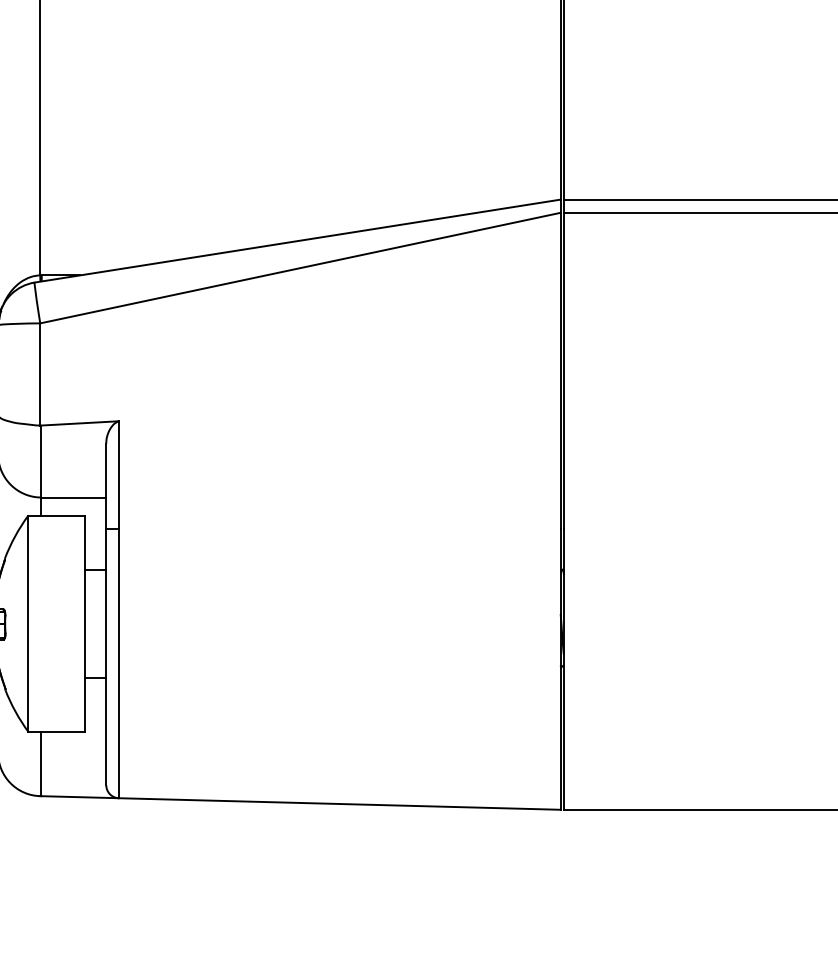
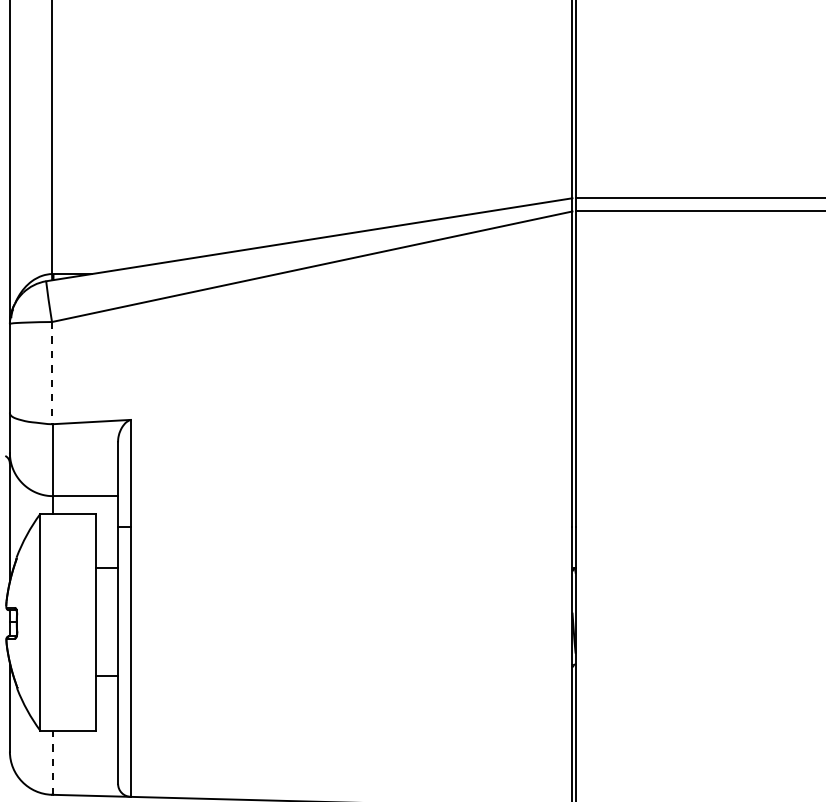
line: (40, 374) -> (52, 373), solid -> dashed
line: (41, 763) -> (53, 762), solid -> dashed

